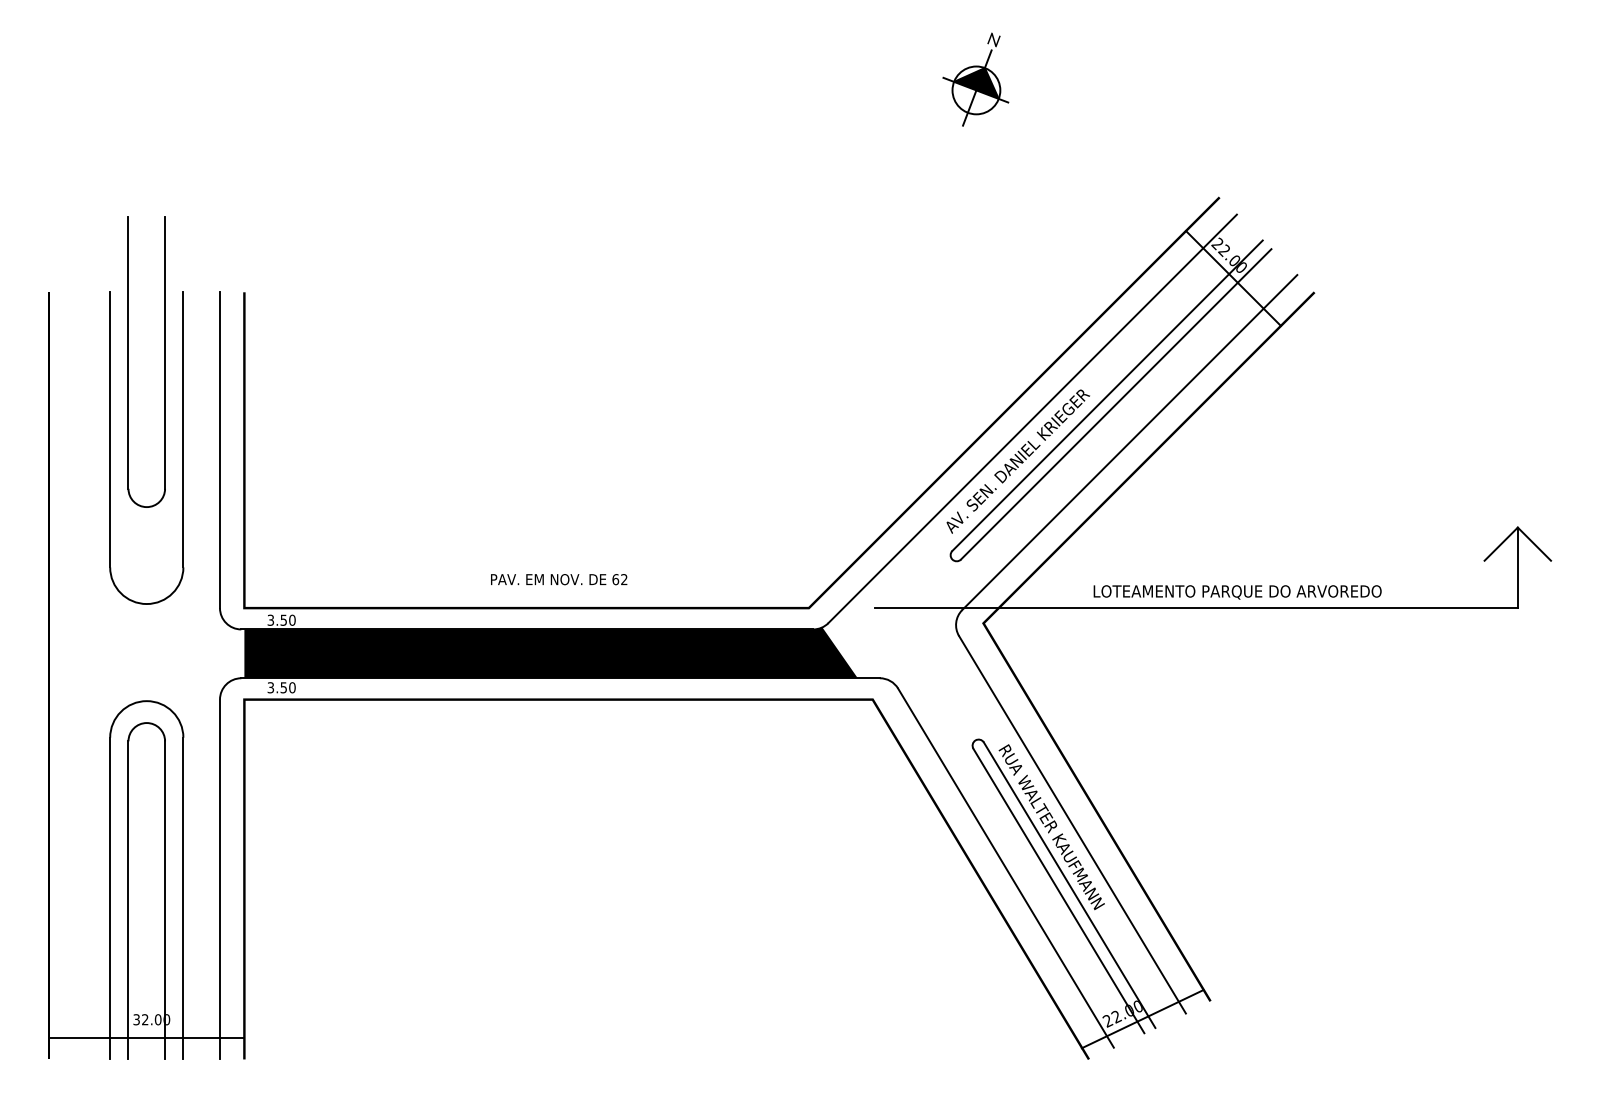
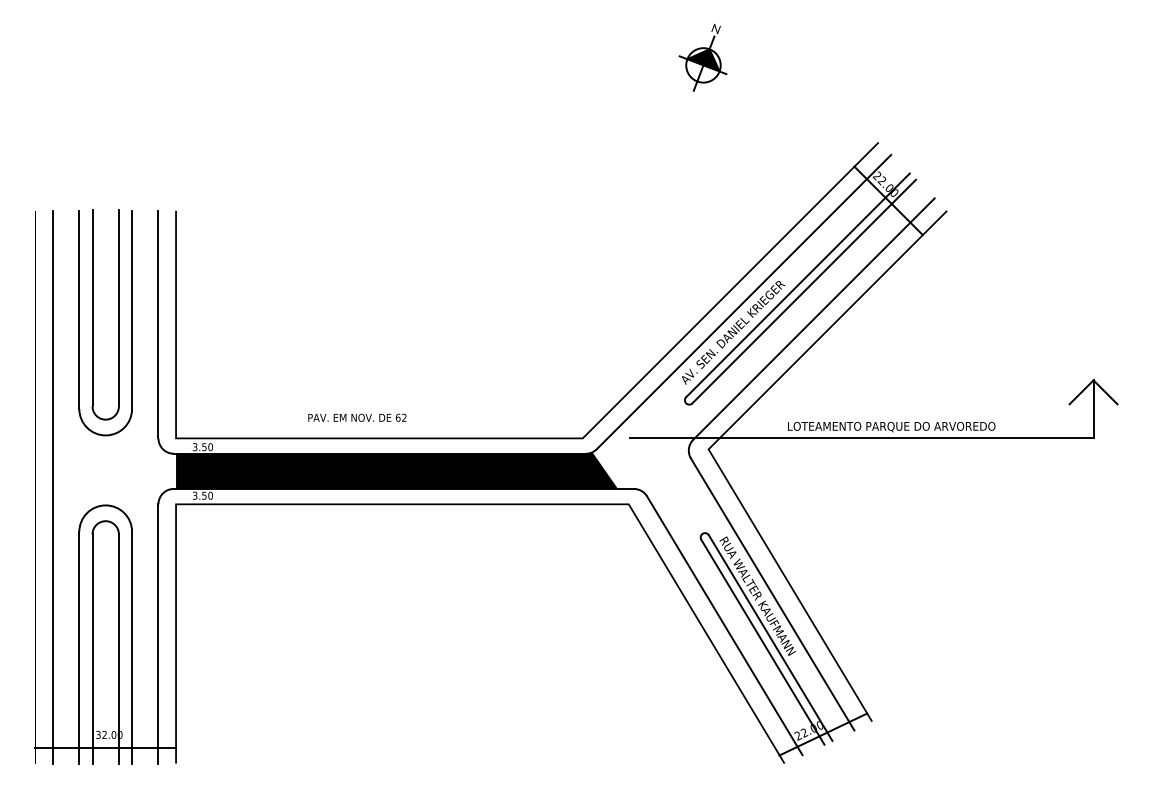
part: (128, 361) -> (92, 314), moved
text: (559, 579) -> (357, 417), moved
line: (73, 675) -> (52, 486), added

